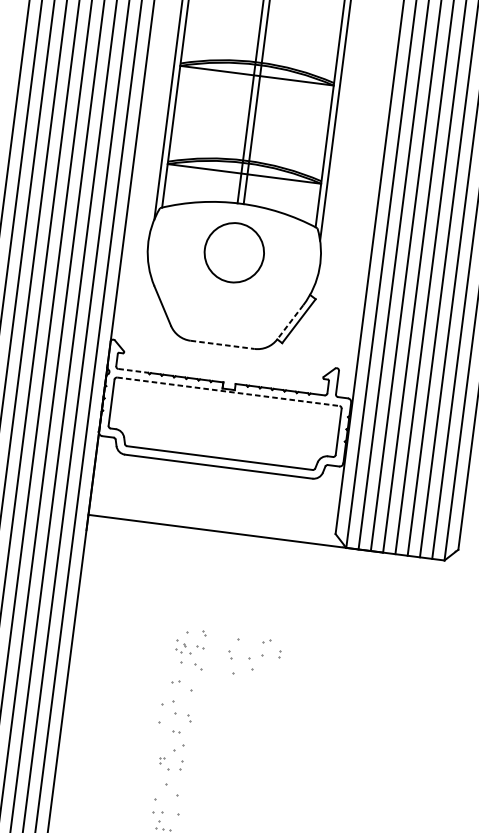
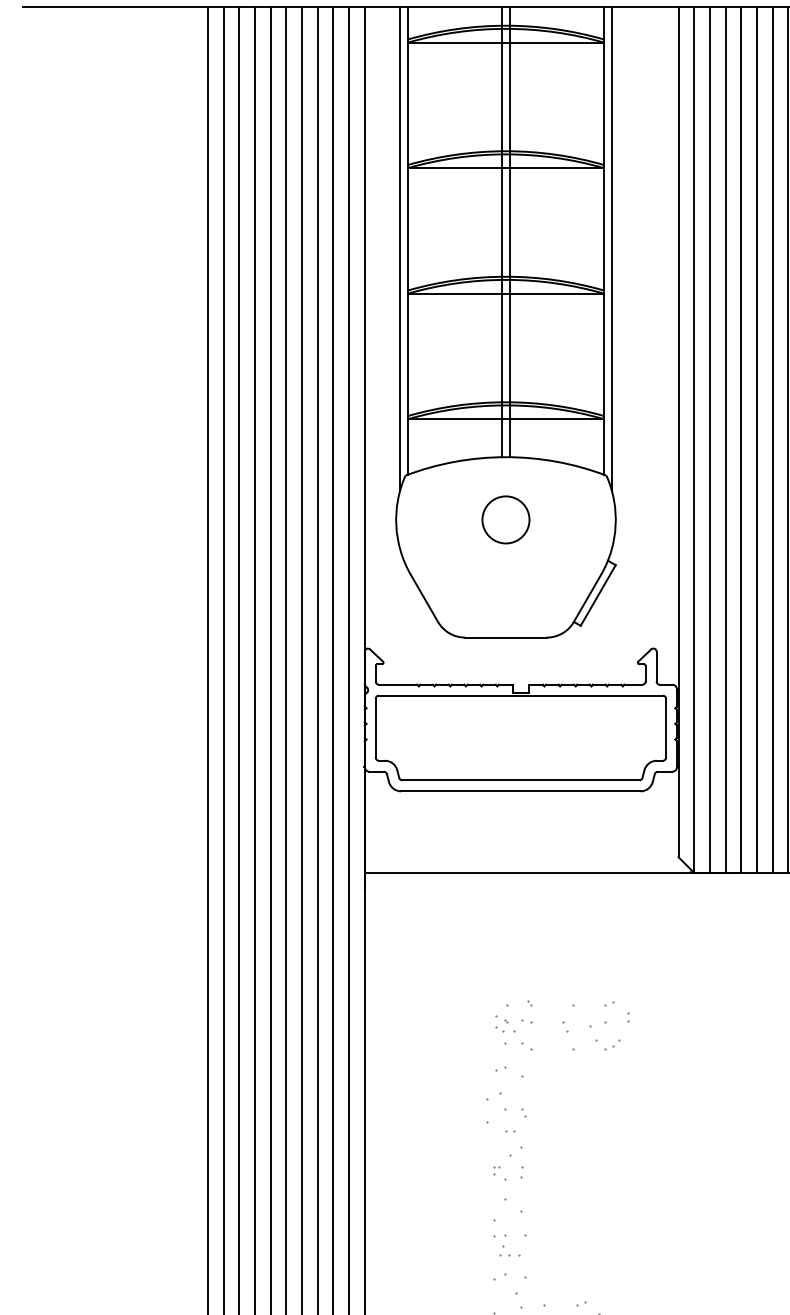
circle: (234, 252) -> (505, 519), size x0.62
line: (290, 322) -> (587, 598), dashed -> solid
line: (222, 344) -> (505, 637), dashed -> solid
line: (133, 370) -> (398, 684), dashed -> solid
line: (228, 391) -> (520, 695), dashed -> solid
part: (265, 673) -> (612, 1044), added

